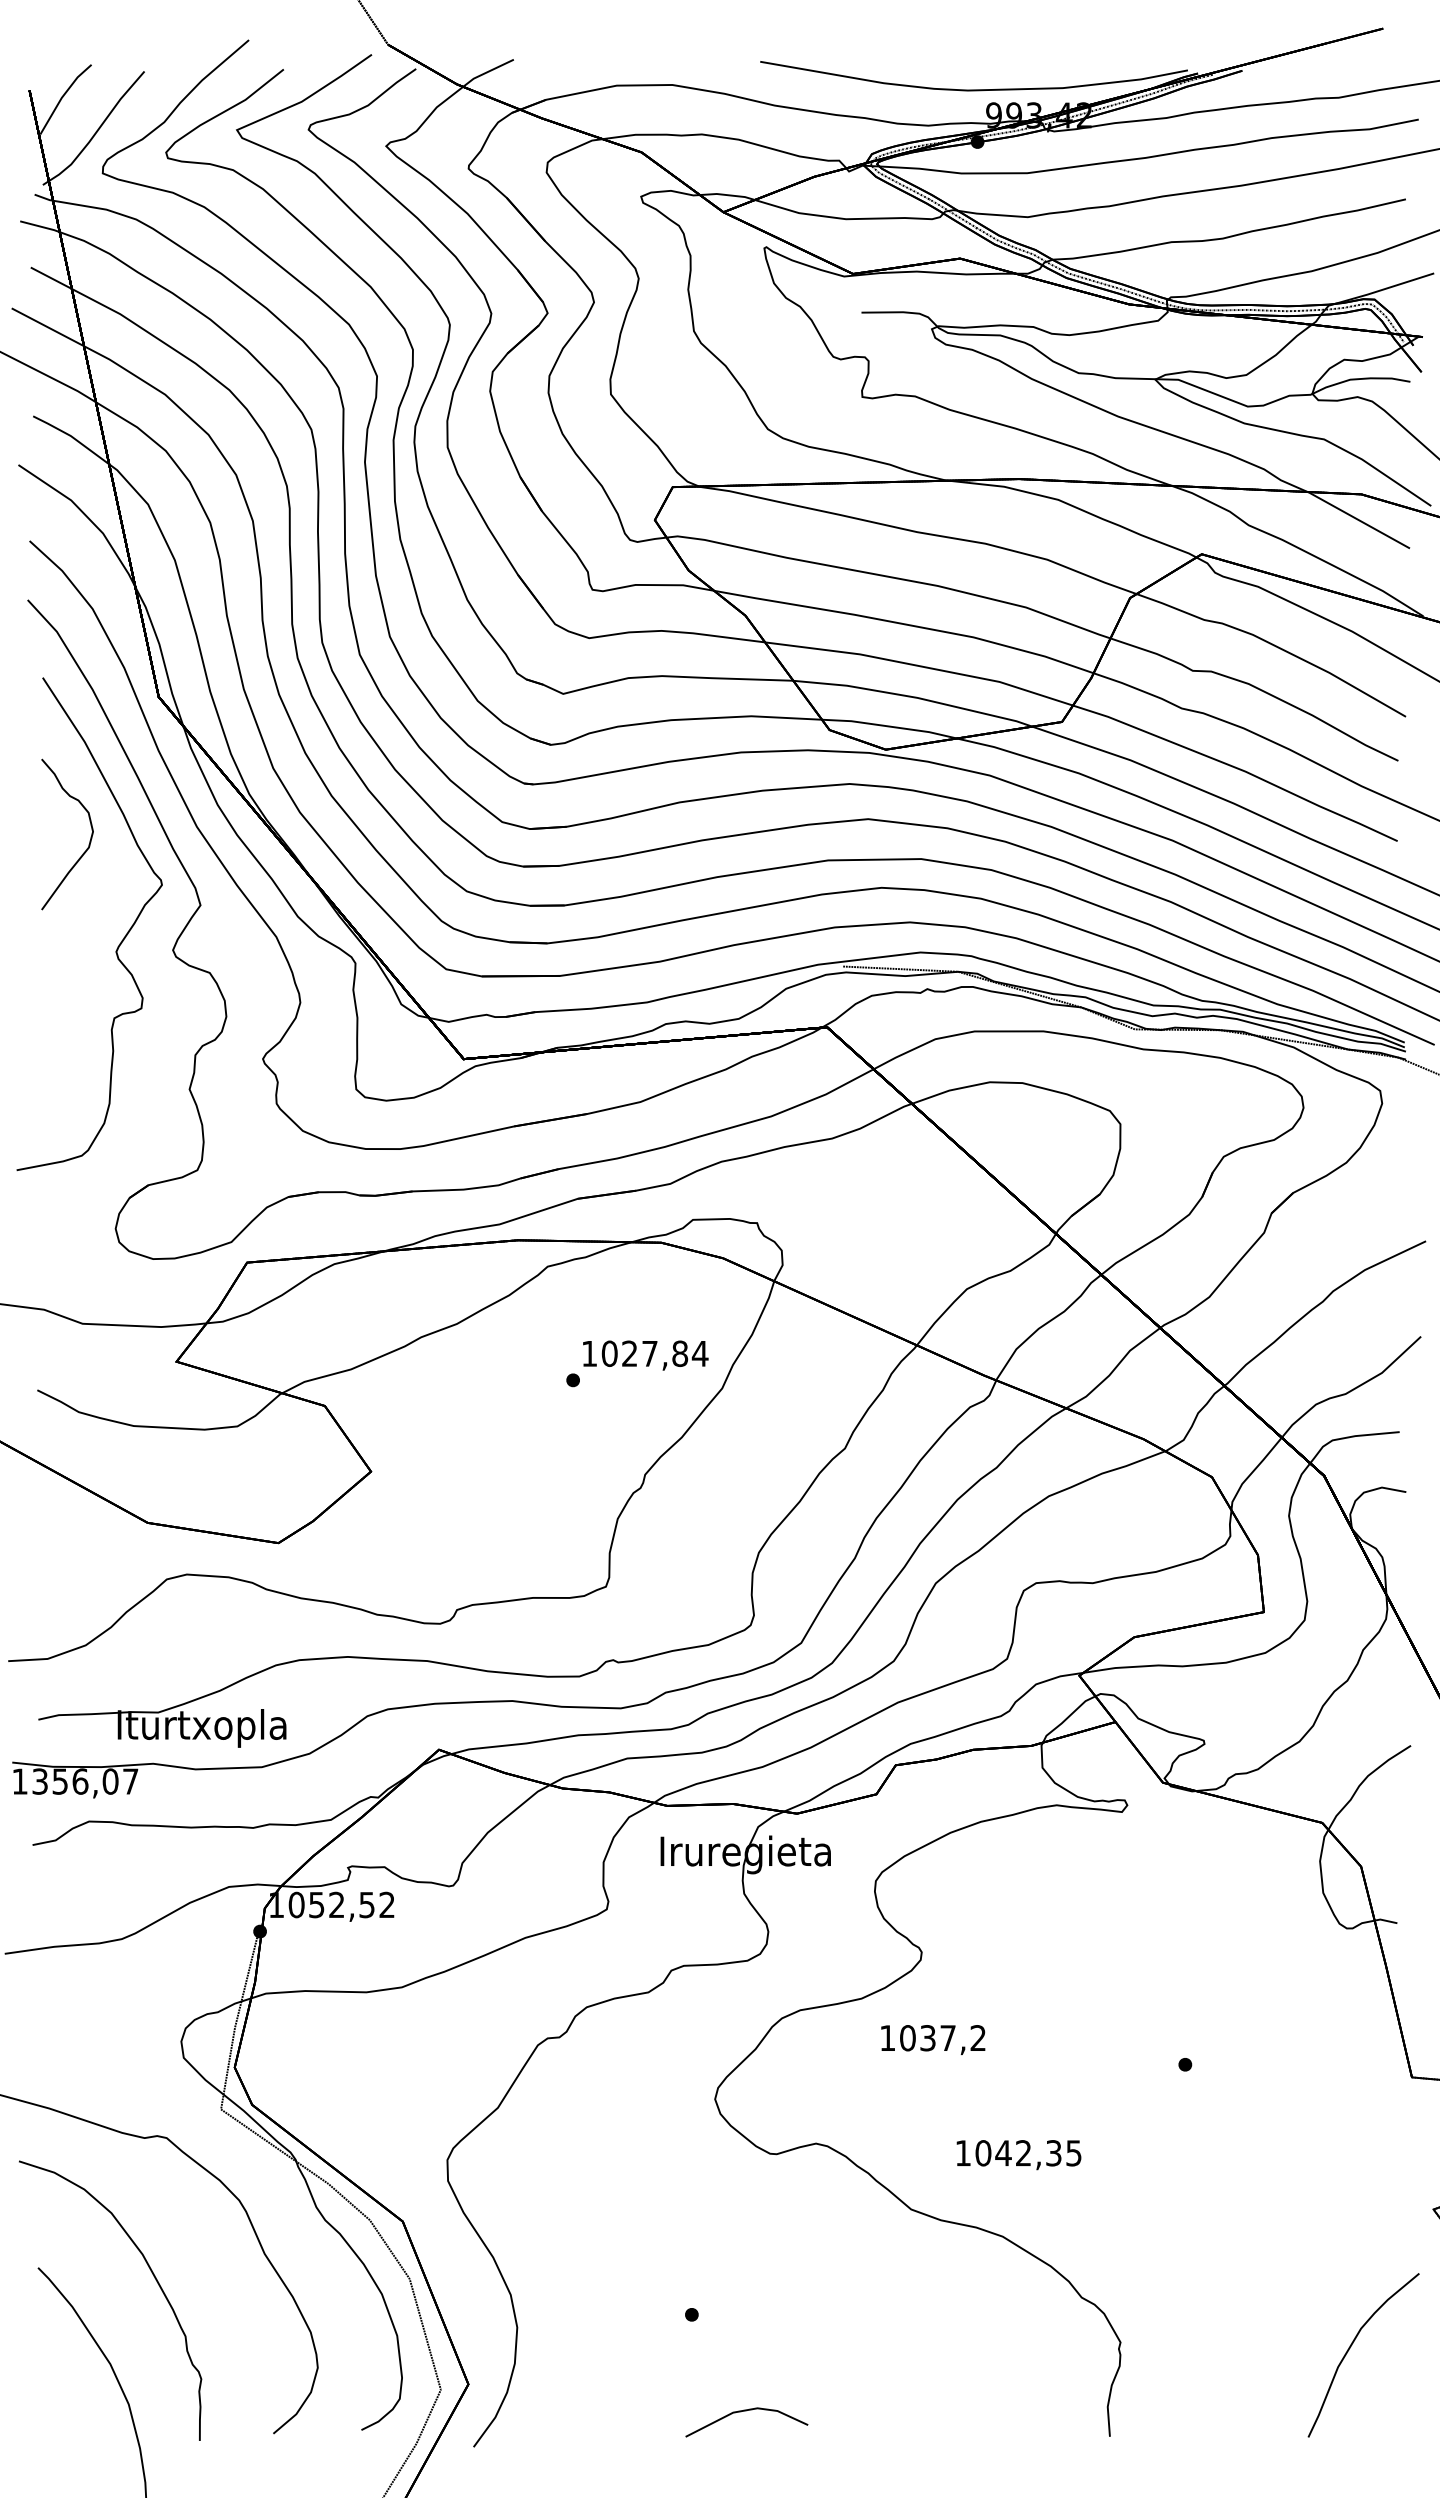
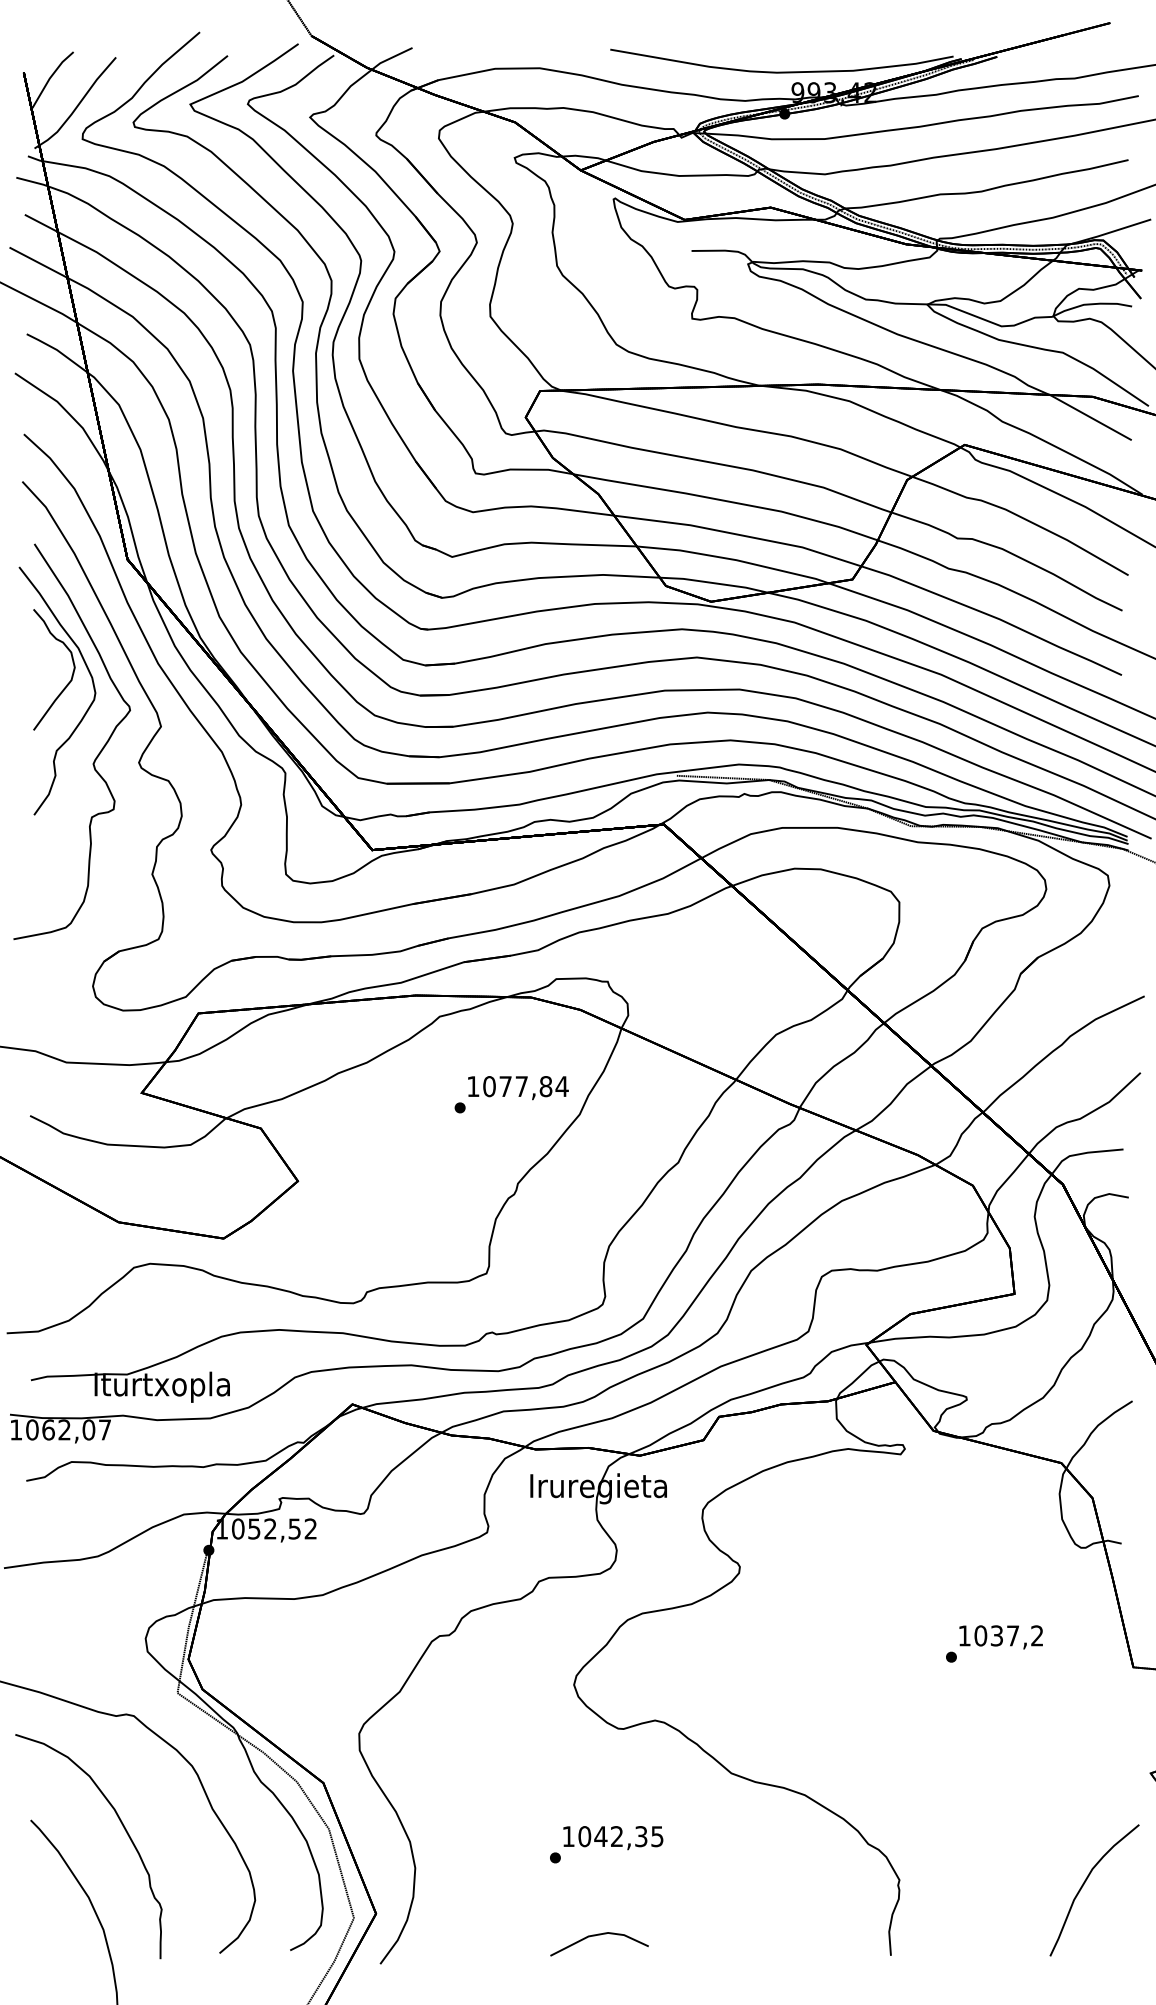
part: (110, 880) -> (88, 706), added
text: (629, 1353) -> (505, 1086), 1027,84 -> 1077,84
text: (60, 1781) -> (48, 1429), 1356,07 -> 1062,07
text: (933, 2039) -> (1001, 1636), moved
text: (1018, 2155) -> (612, 1838), moved

